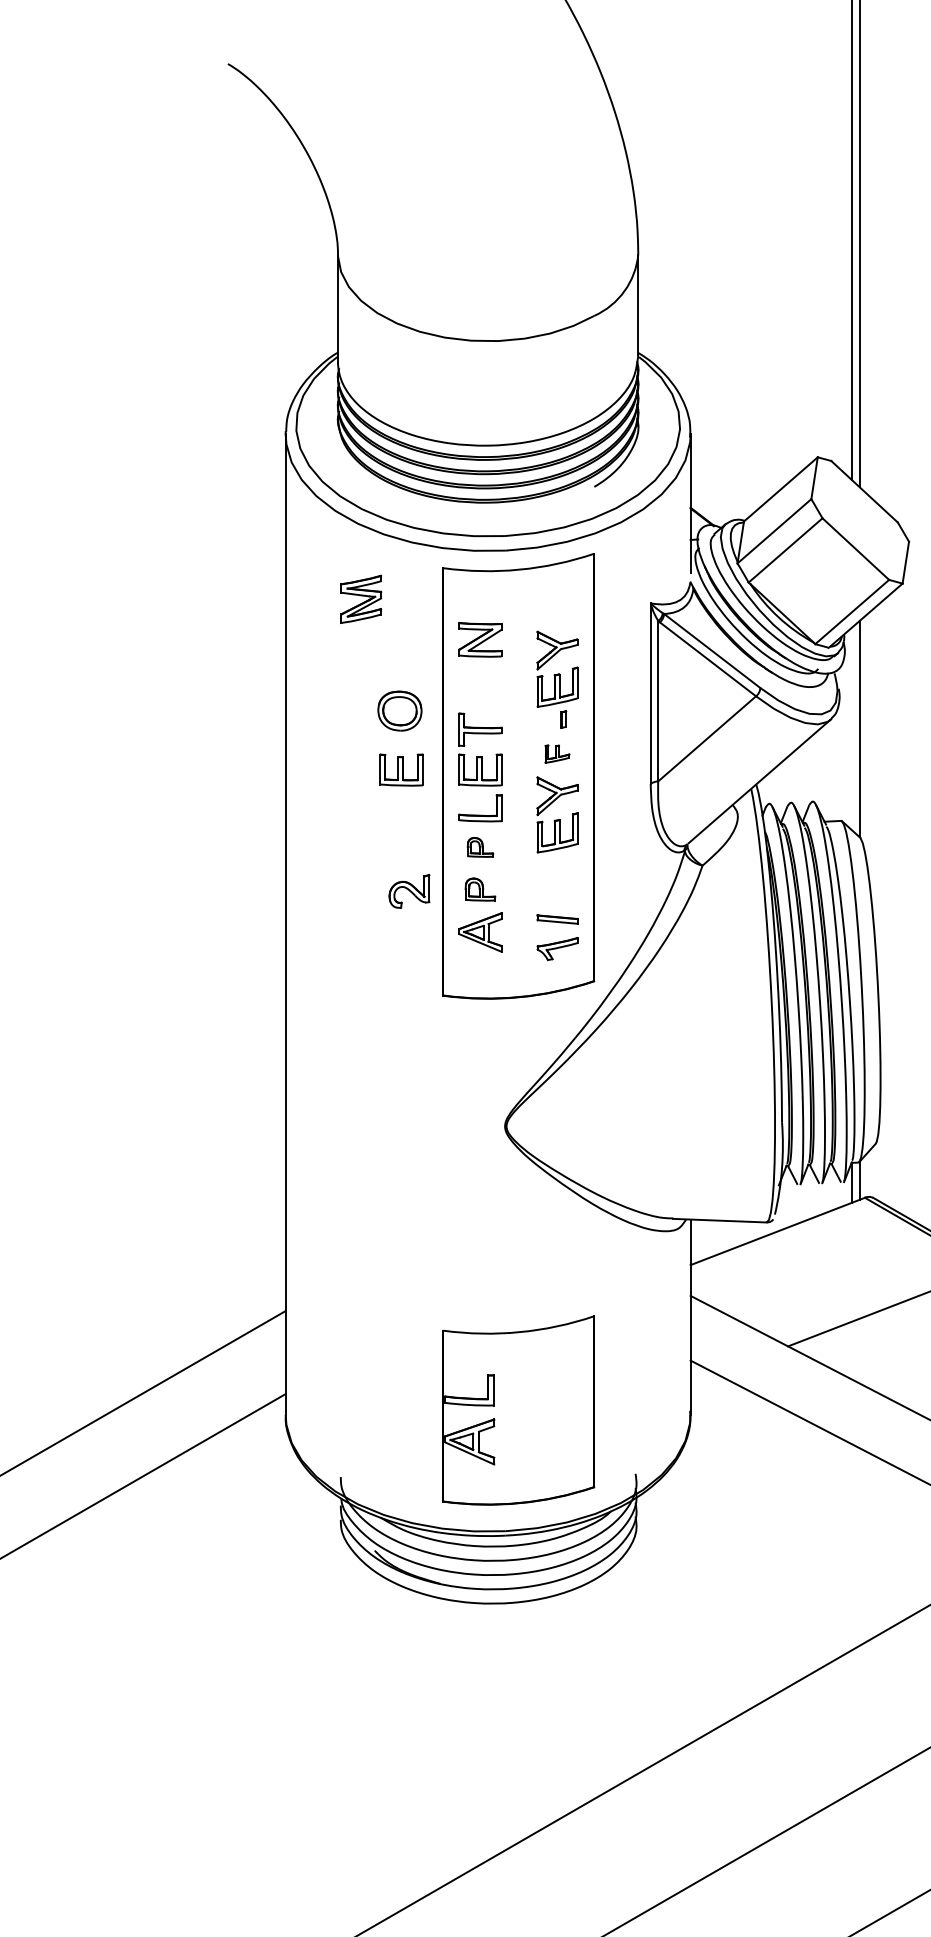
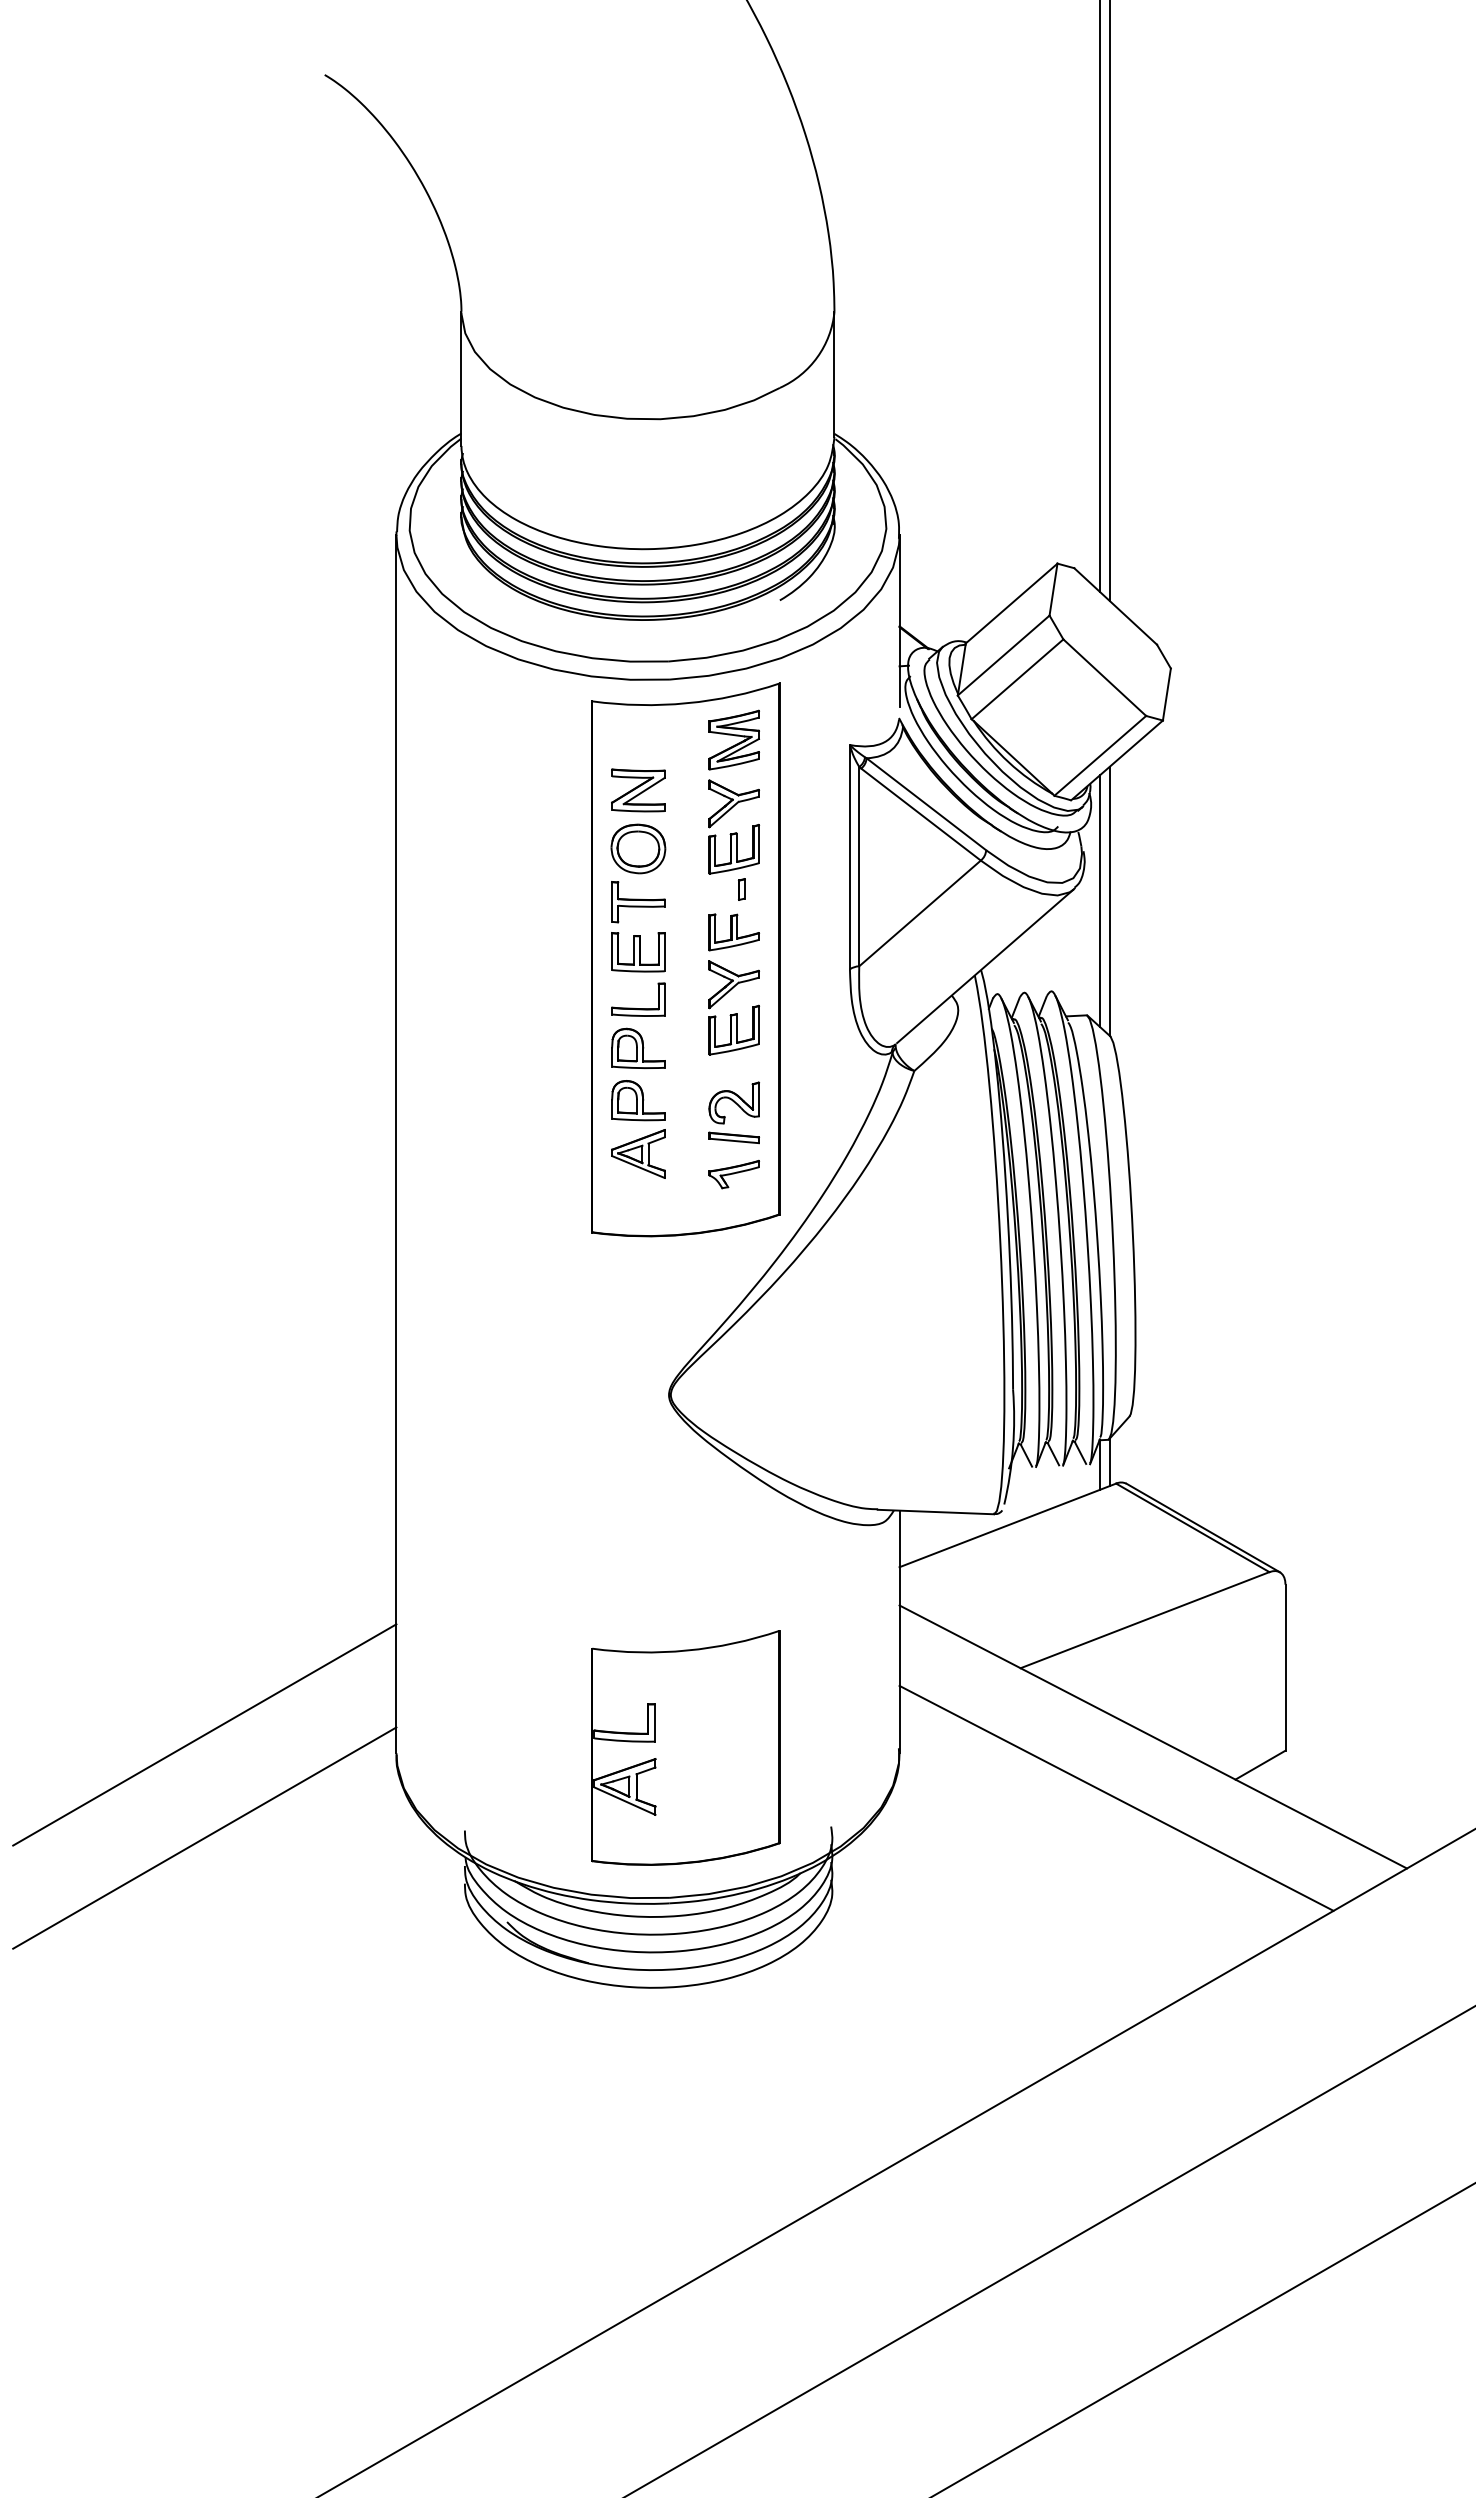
part: (360, 598) -> (733, 739), moved
part: (400, 710) -> (638, 848), moved
line: (851, 728) -> (1099, 900), added
part: (556, 754) -> (733, 932), size x1.67
part: (401, 770) -> (540, 952), removed
part: (480, 846) -> (638, 1047), size x1.67
part: (480, 889) -> (638, 1100), size x1.43
part: (408, 891) -> (733, 1102), moved

